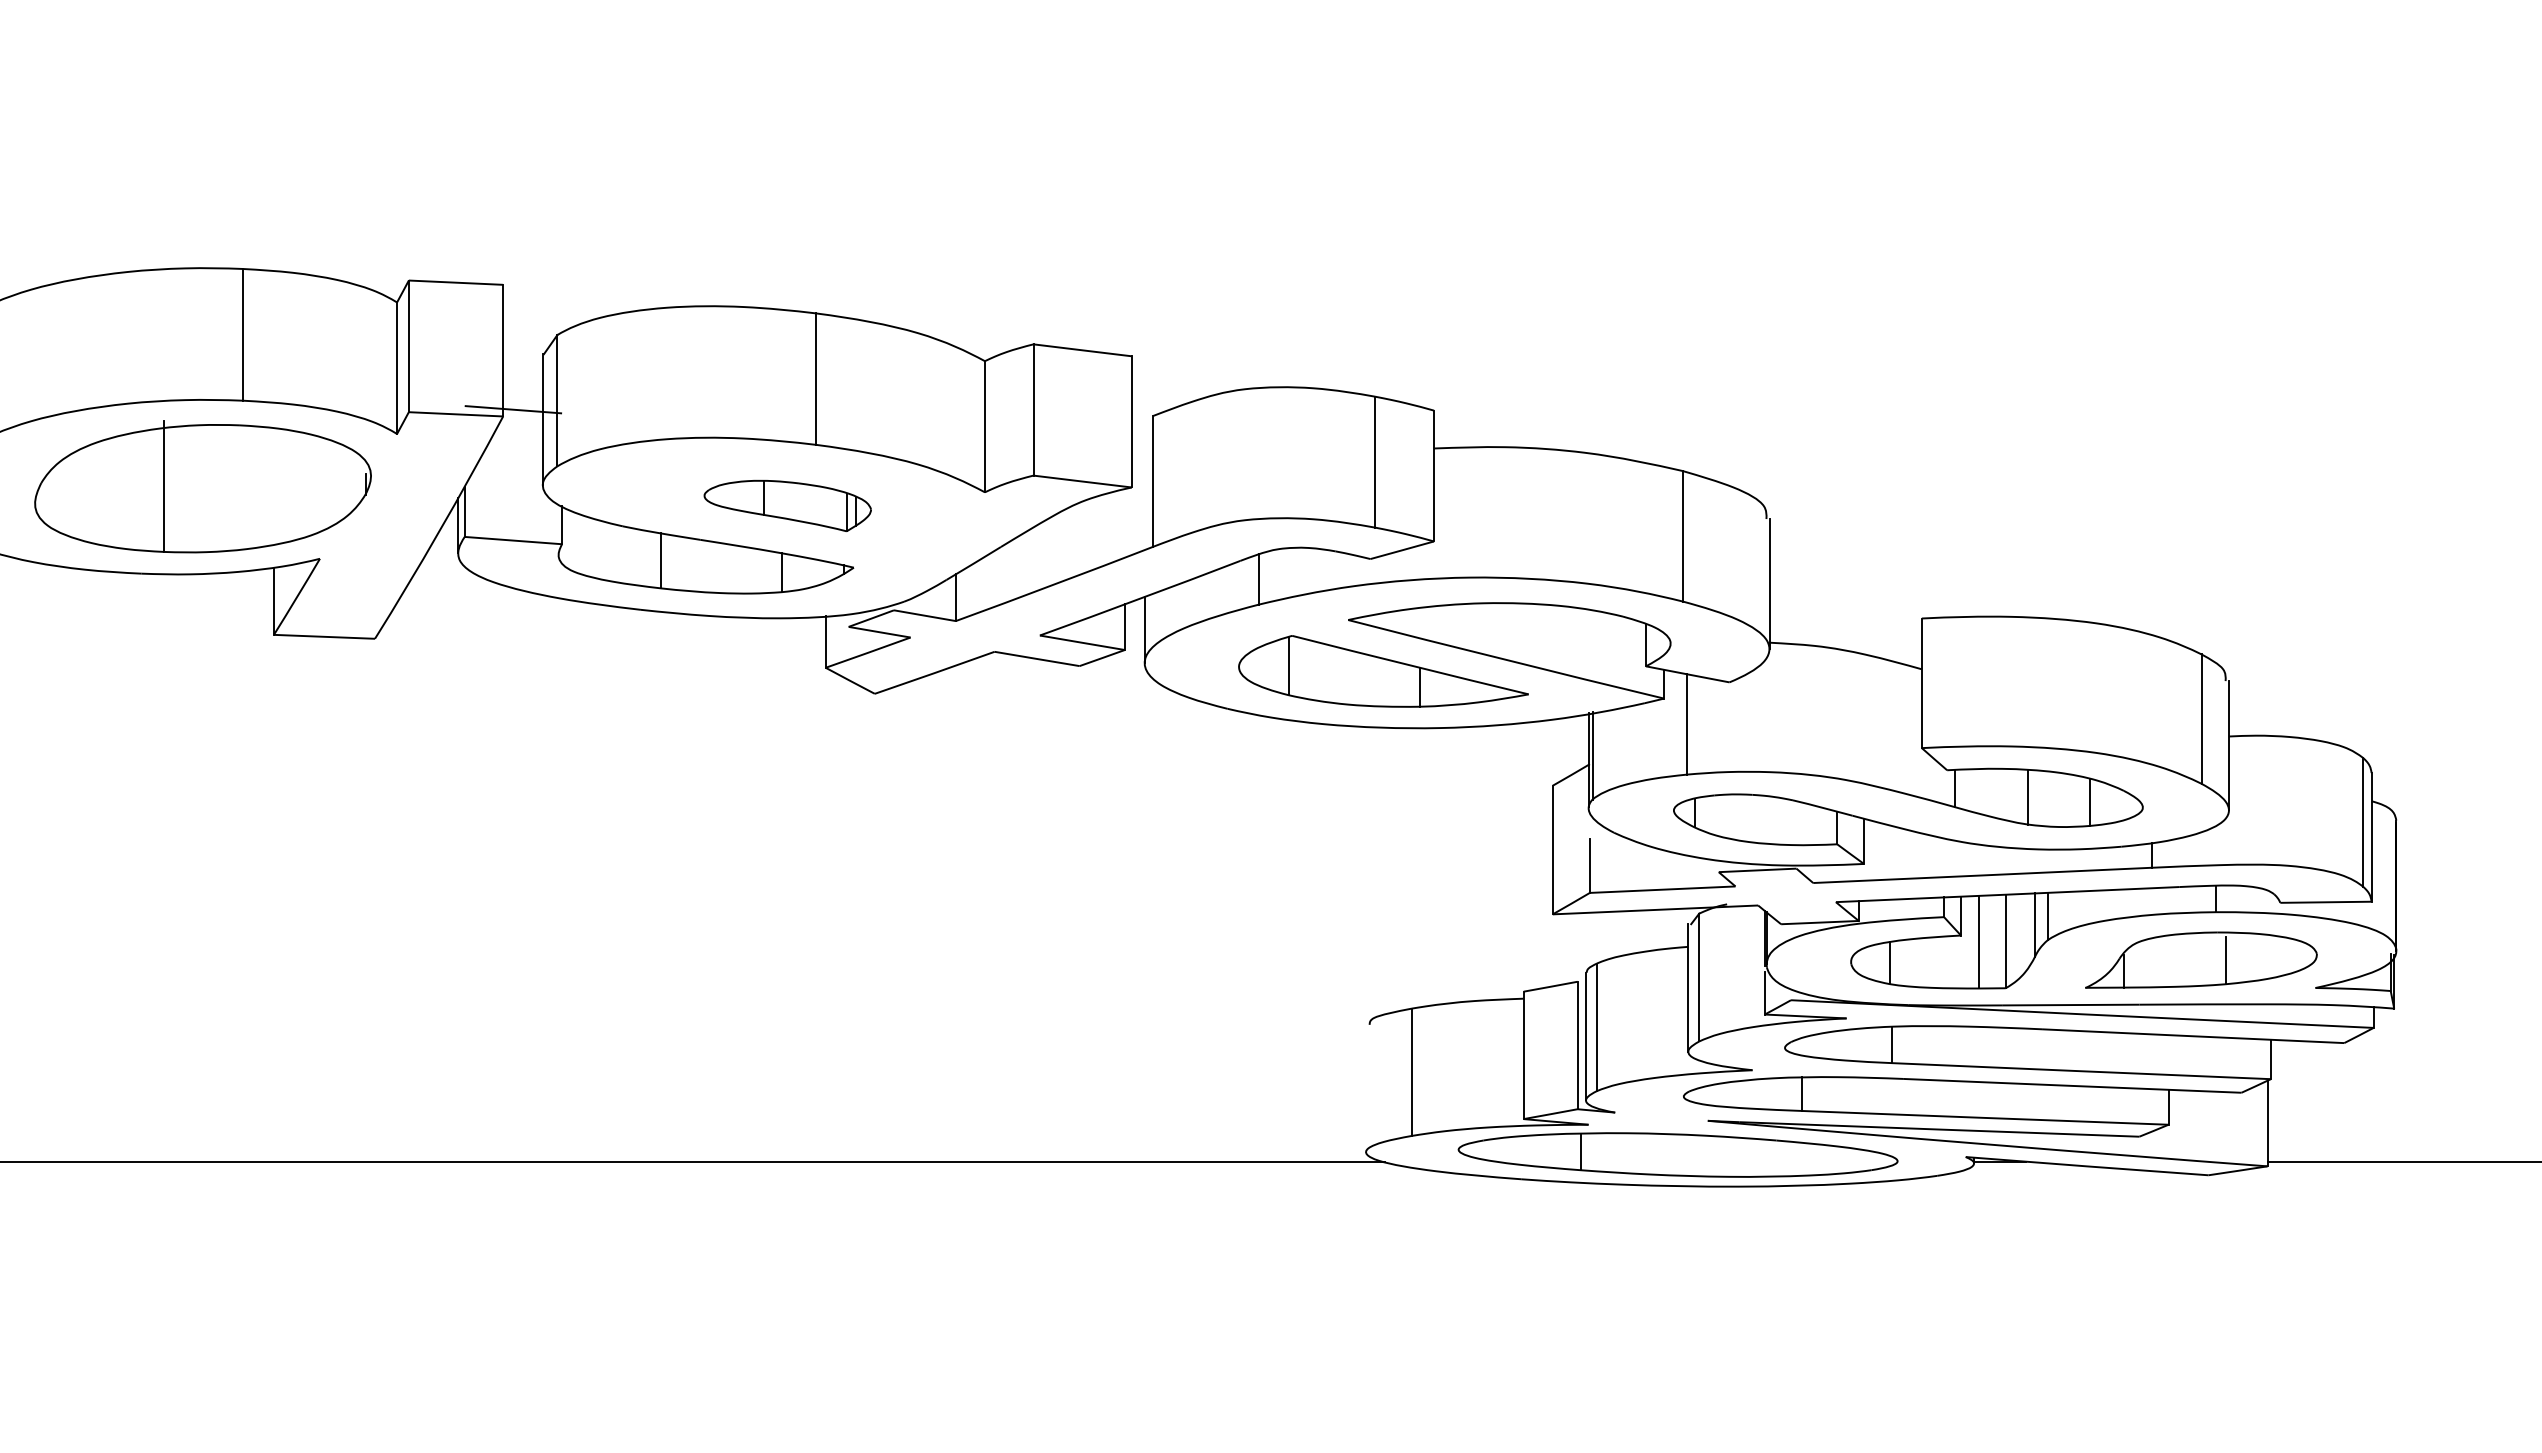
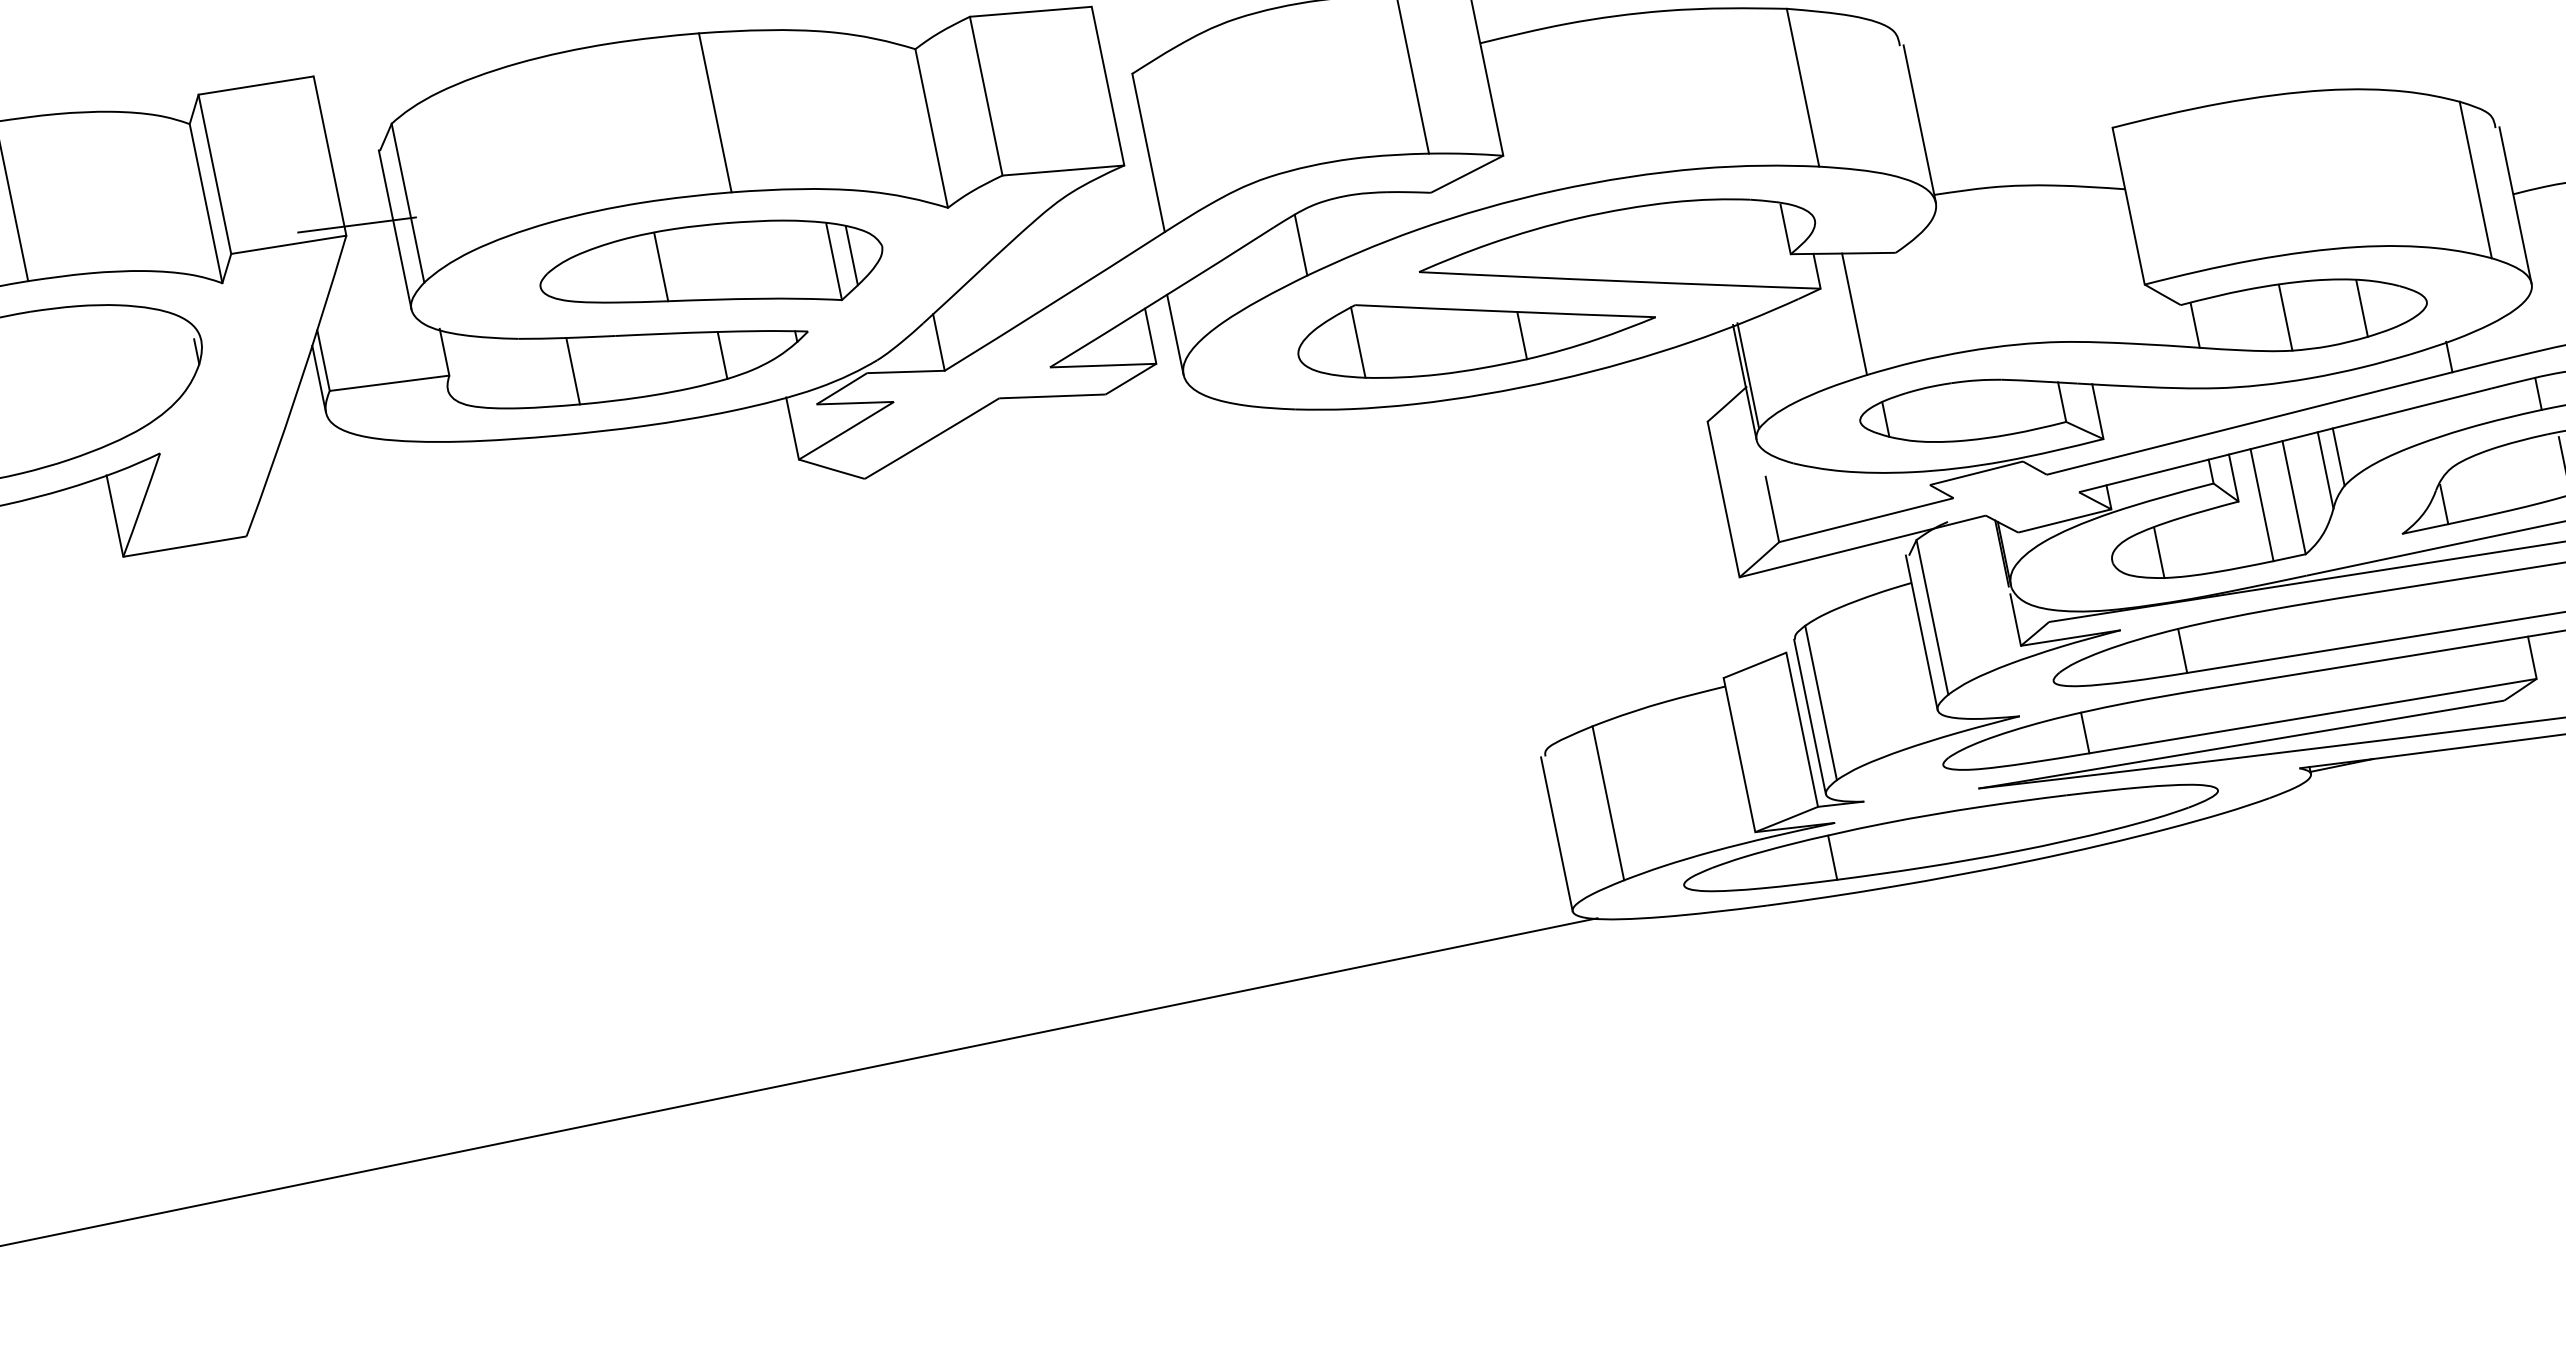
part: (787, 505) -> (712, 272), size x1.67
line: (1365, 1088) -> (1556, 834), added

